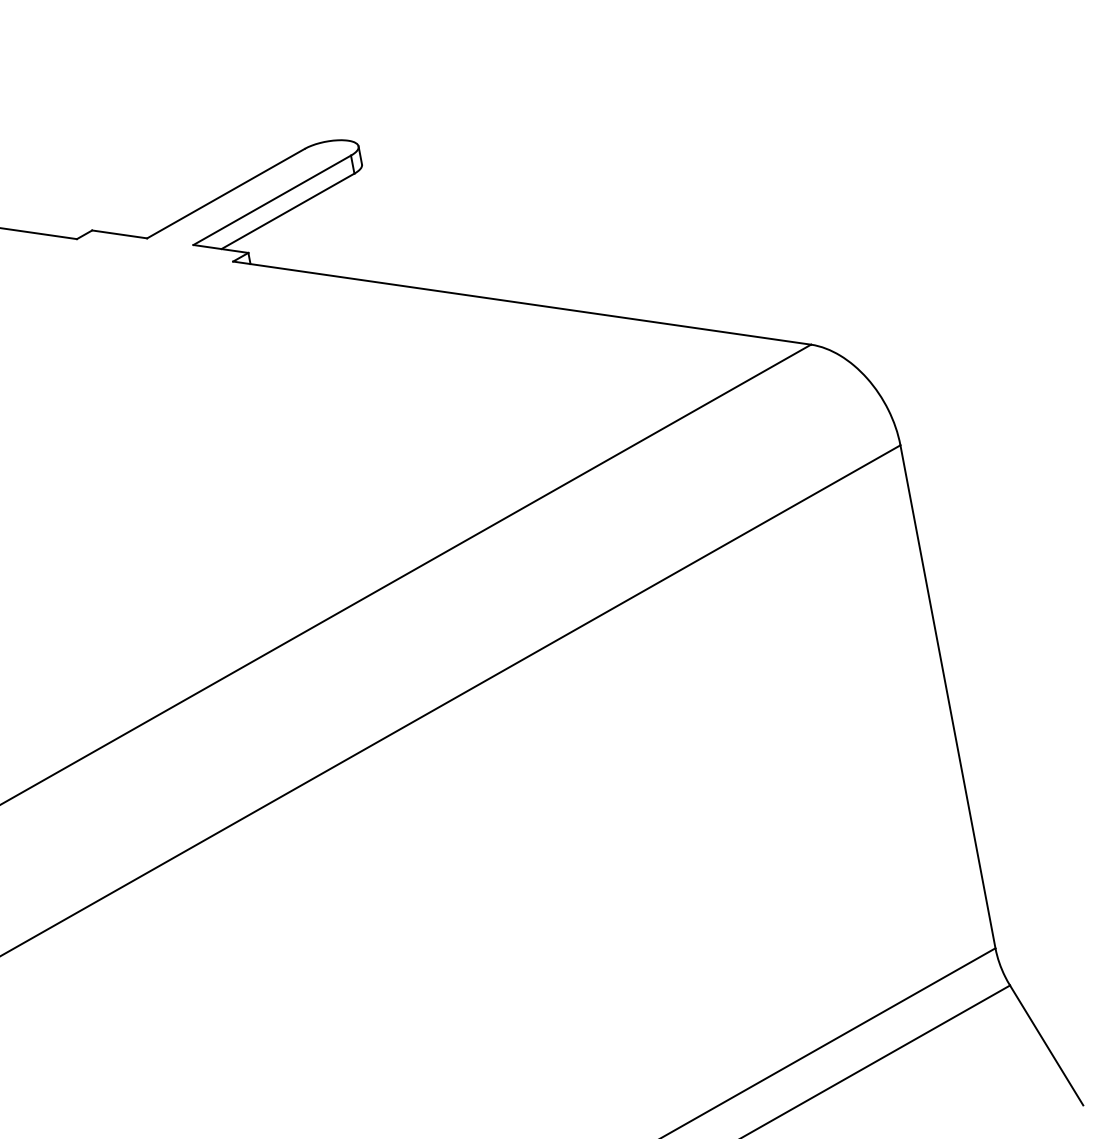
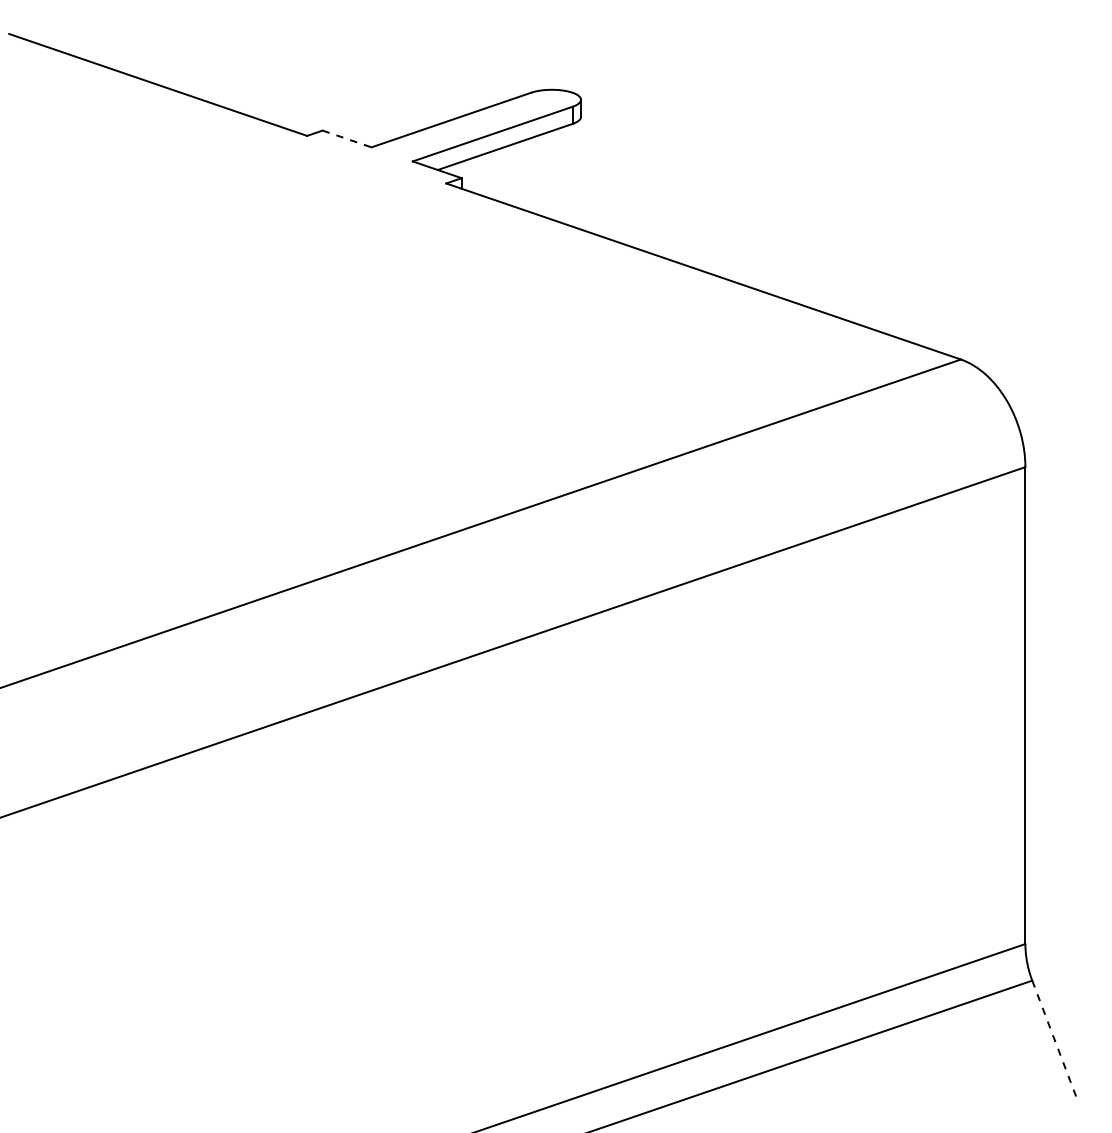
line: (120, 233) -> (347, 138), solid -> dashed
line: (1046, 1046) -> (1055, 1042), solid -> dashed

